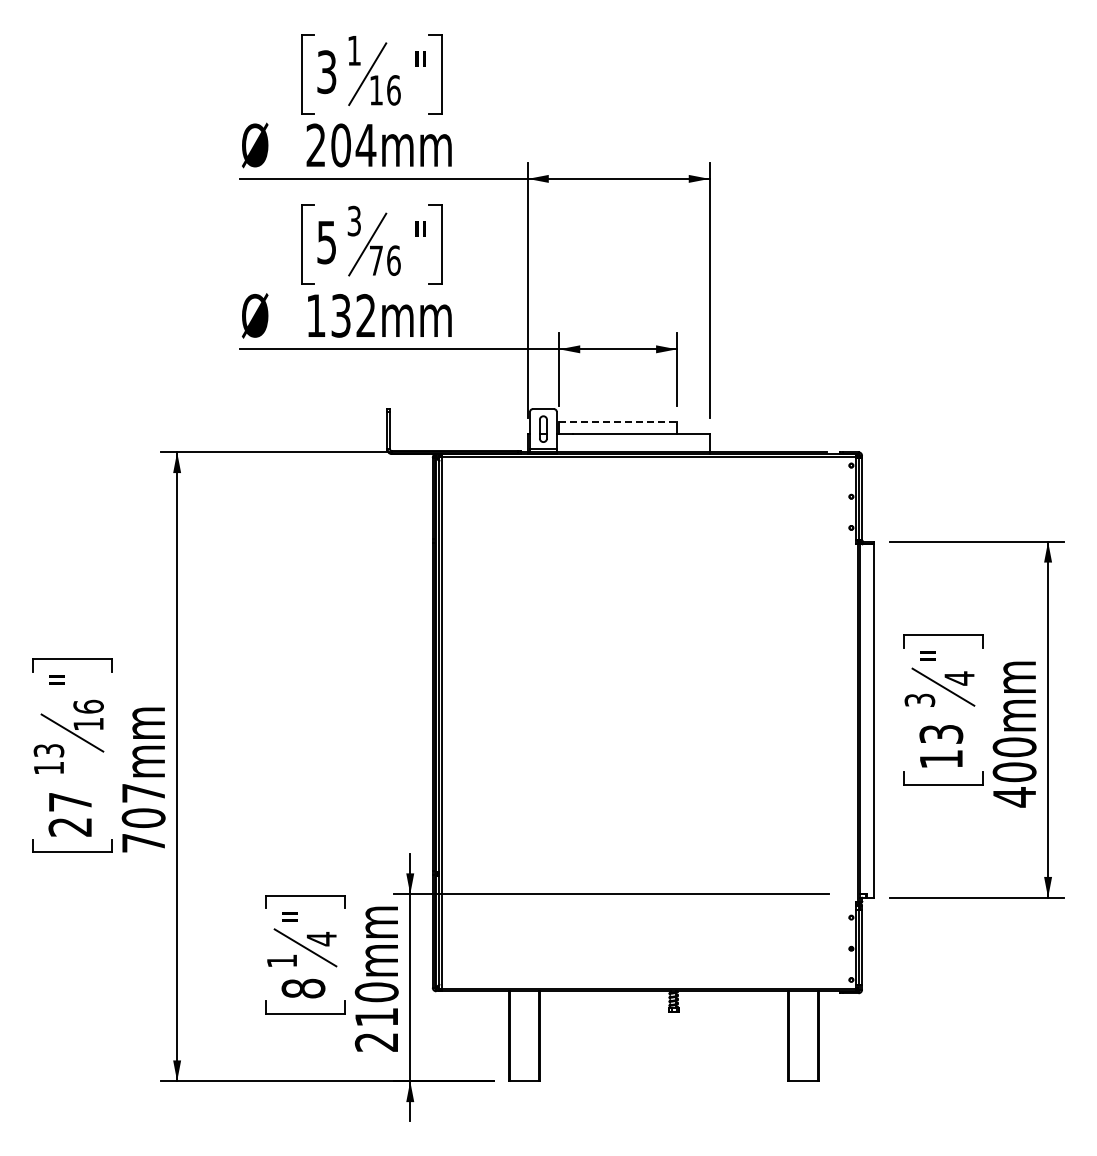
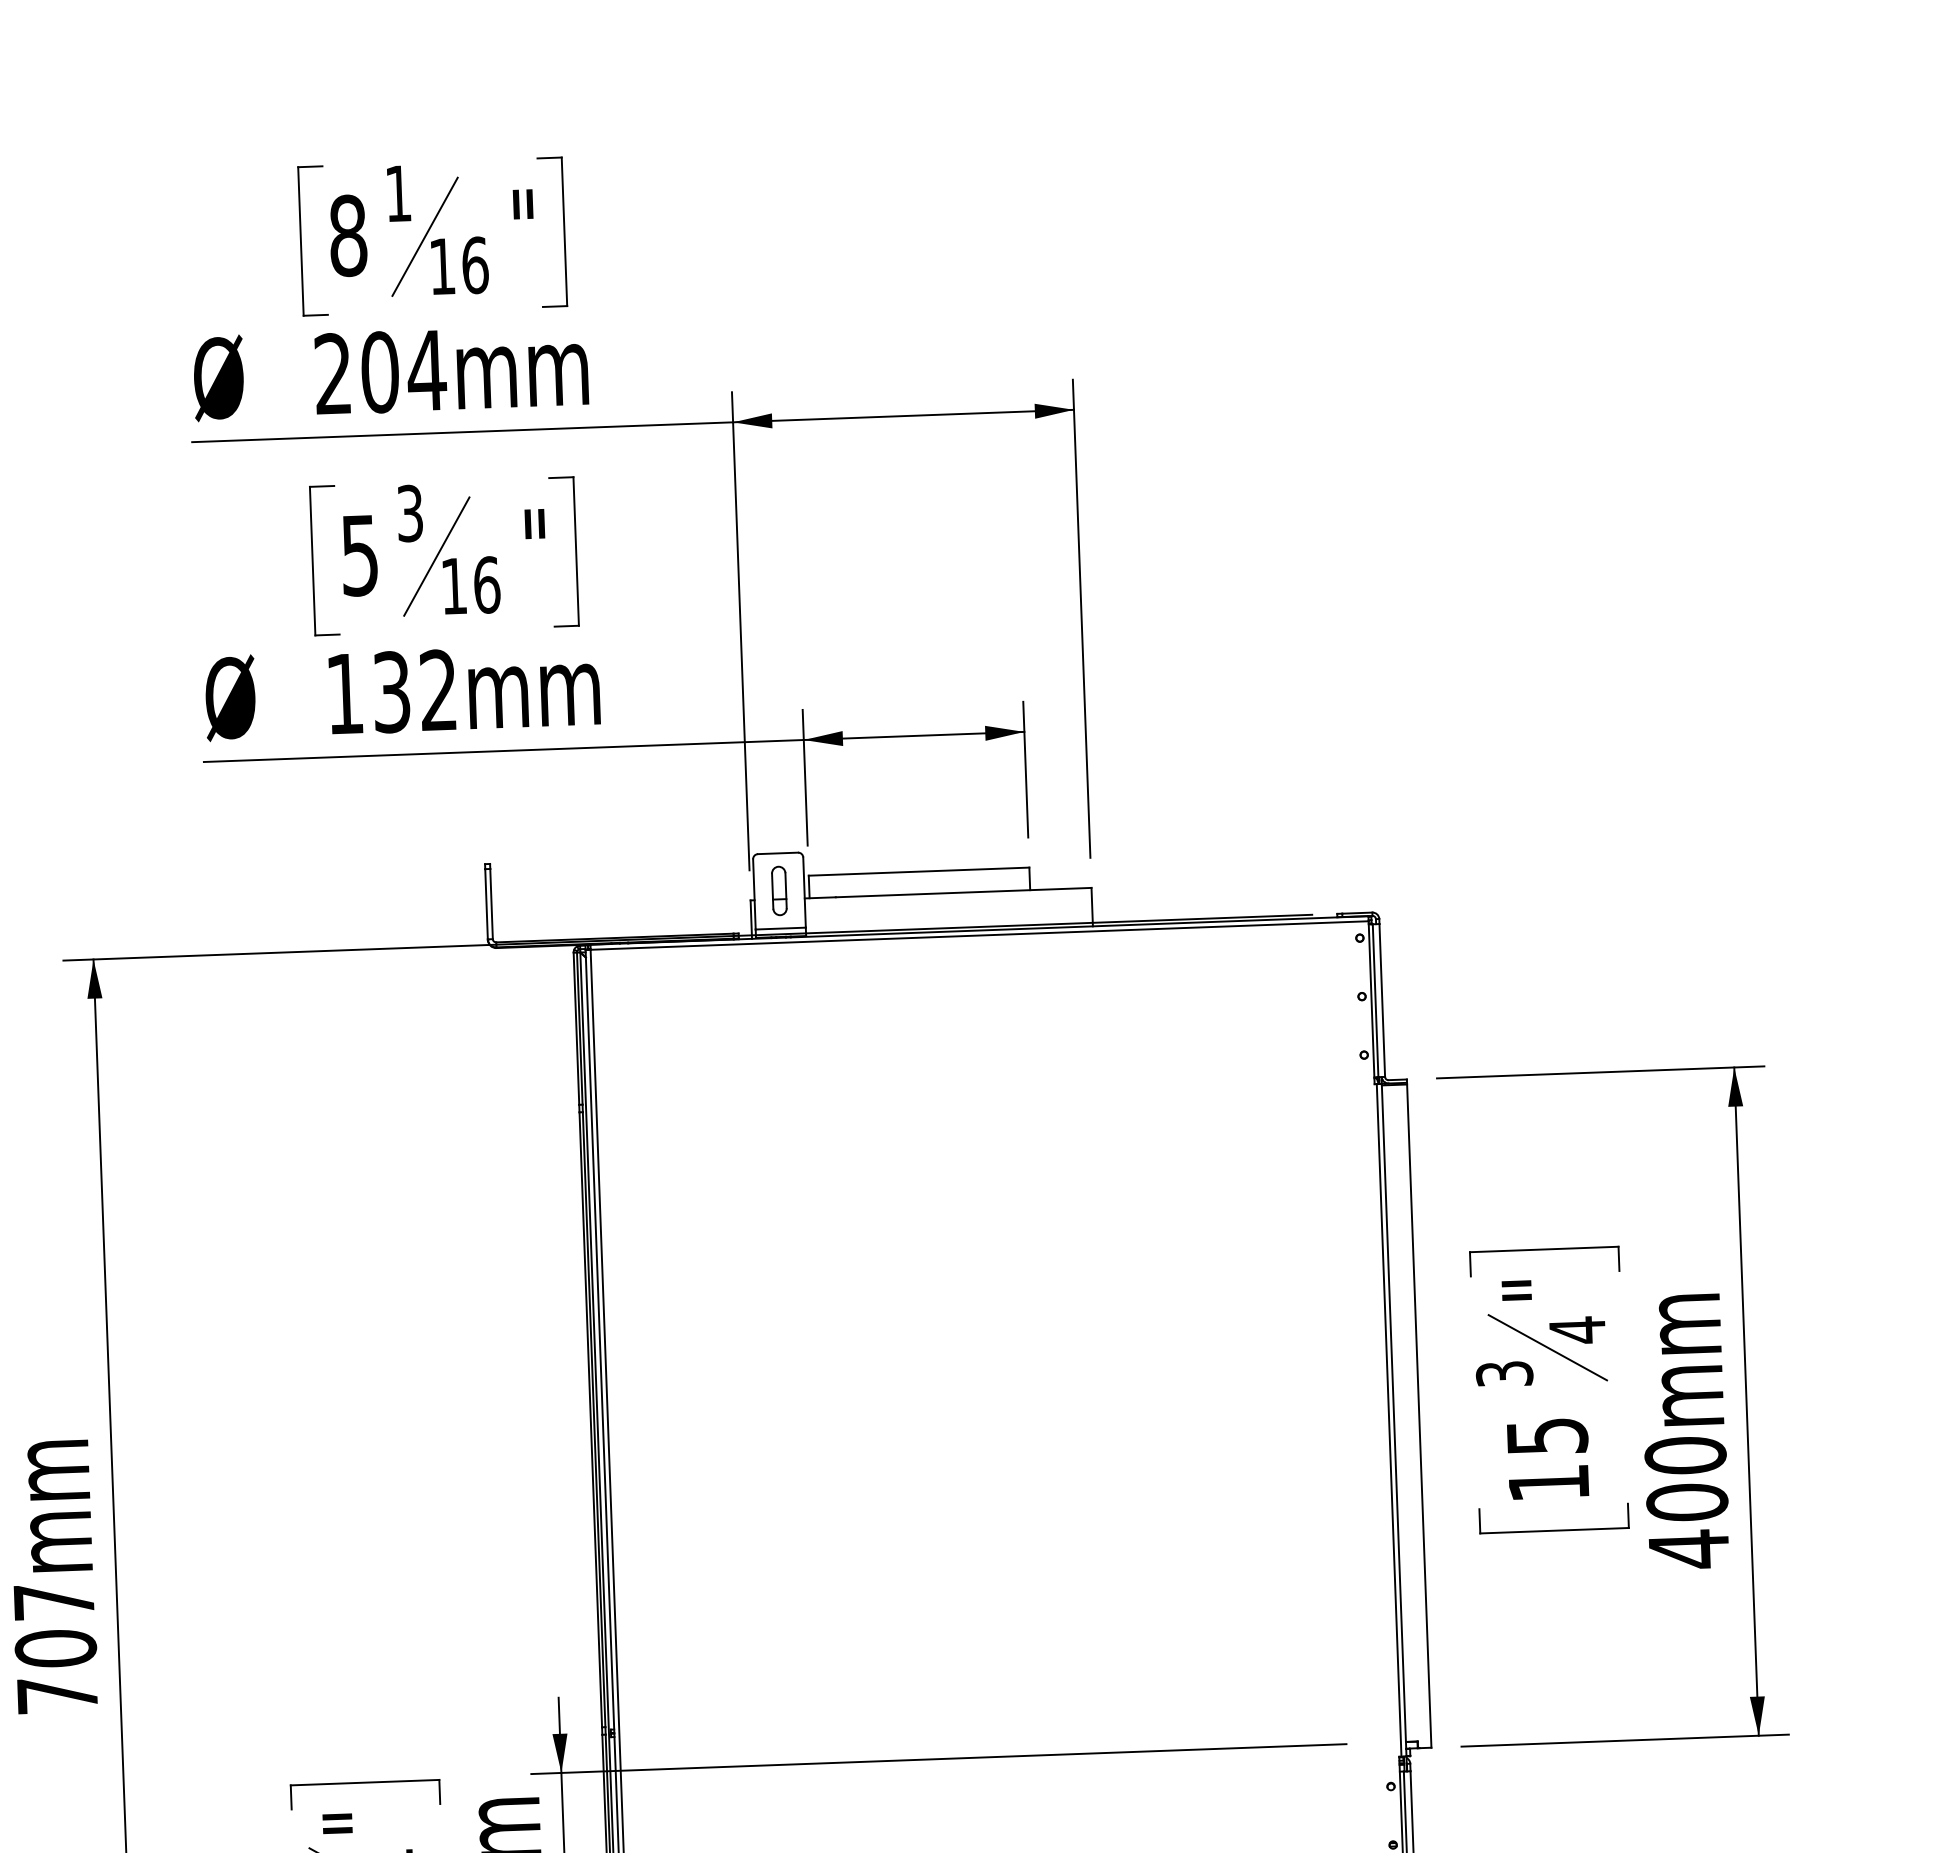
text: (326, 72) -> (347, 236), 3 -> 8
text: (376, 260) -> (454, 585), 76 -> 16
line: (618, 421) -> (919, 871), dashed -> solid
text: (940, 734) -> (1545, 1436), 13 -> 15

